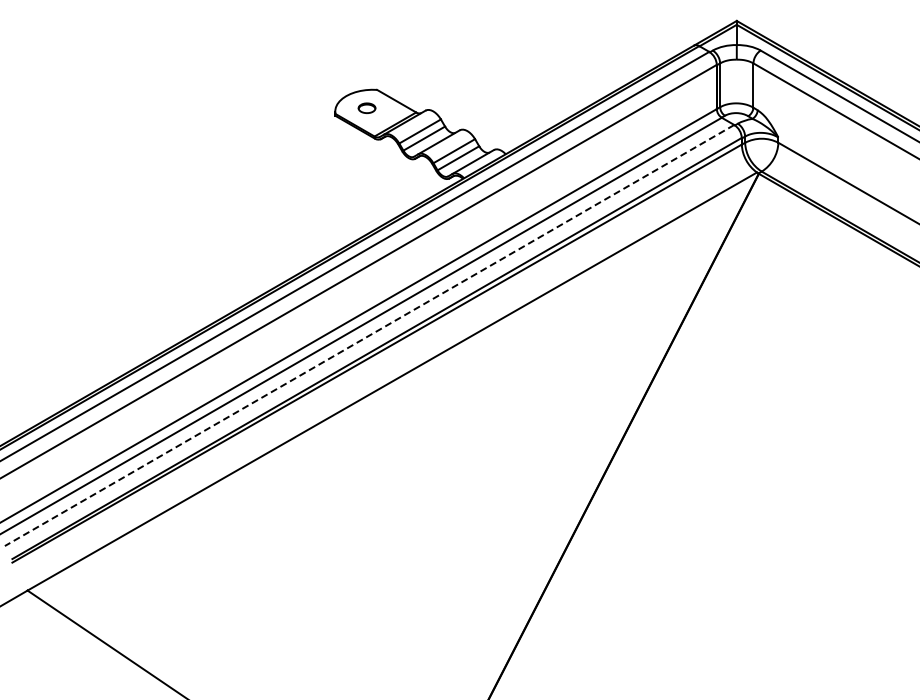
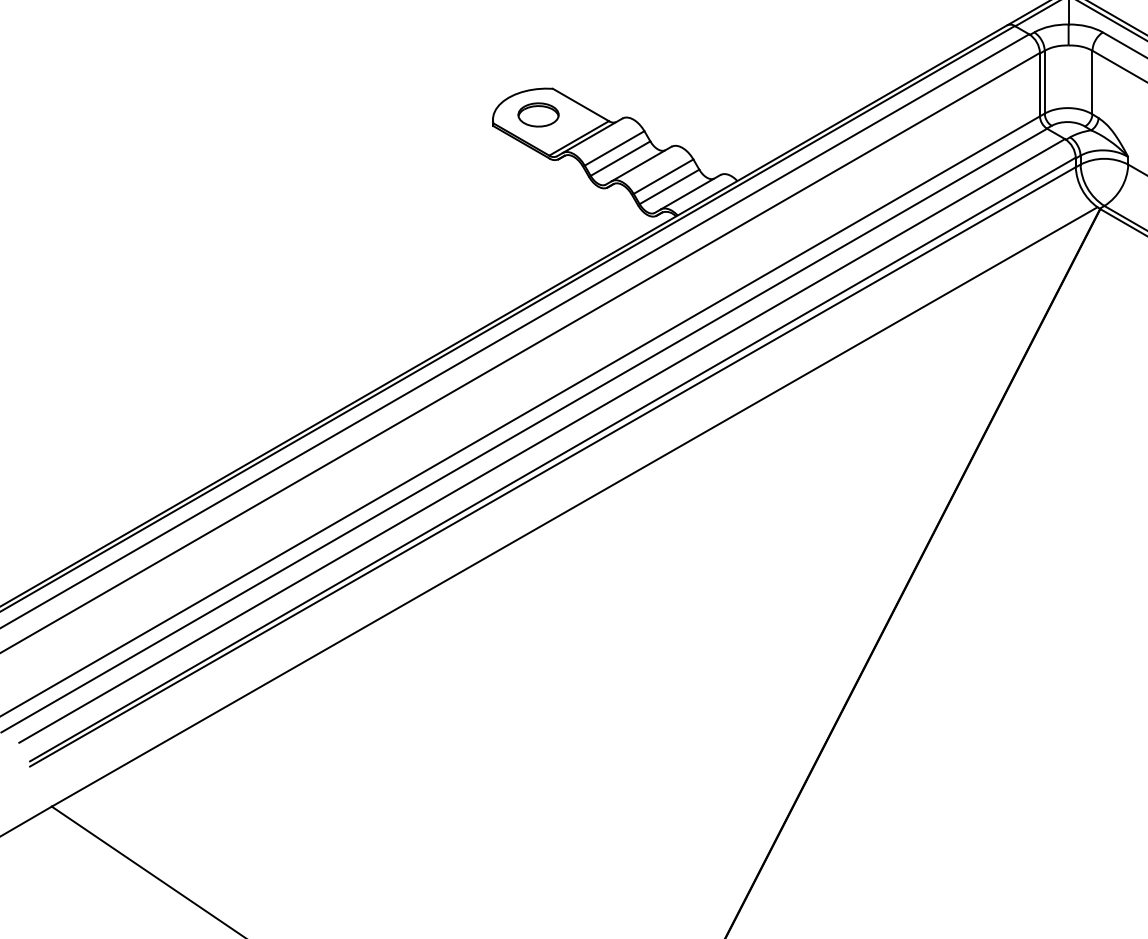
part: (366, 108) -> (537, 115), size x1.67
line: (369, 335) -> (542, 440), dashed -> solid

